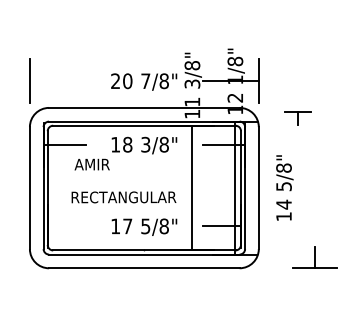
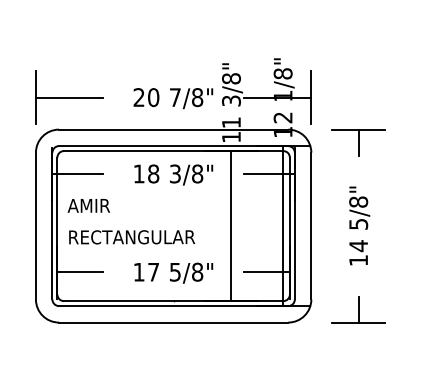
line: (57, 81) -> (69, 97), added
part: (298, 118) -> (358, 142), size x1.67
text: (91, 164) -> (88, 205), moved
text: (284, 187) -> (359, 225), moved
text: (124, 197) -> (132, 237), moved
line: (66, 226) -> (80, 272), added
part: (314, 257) -> (358, 309), moved

